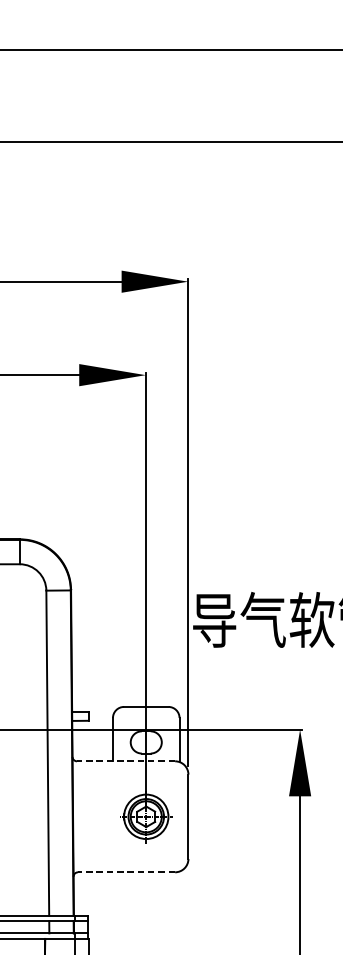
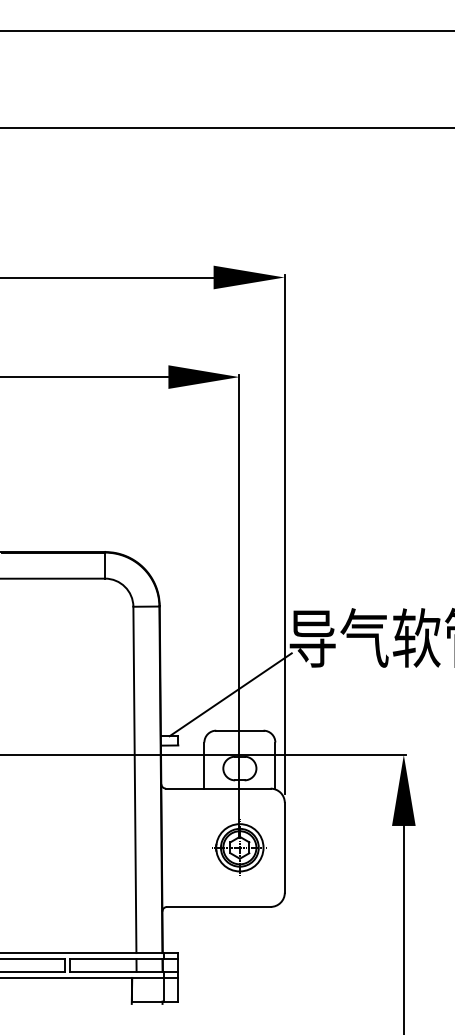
line: (137, 672) -> (230, 694), added
line: (125, 761) -> (217, 788), dashed -> solid
line: (126, 871) -> (218, 906), dashed -> solid

